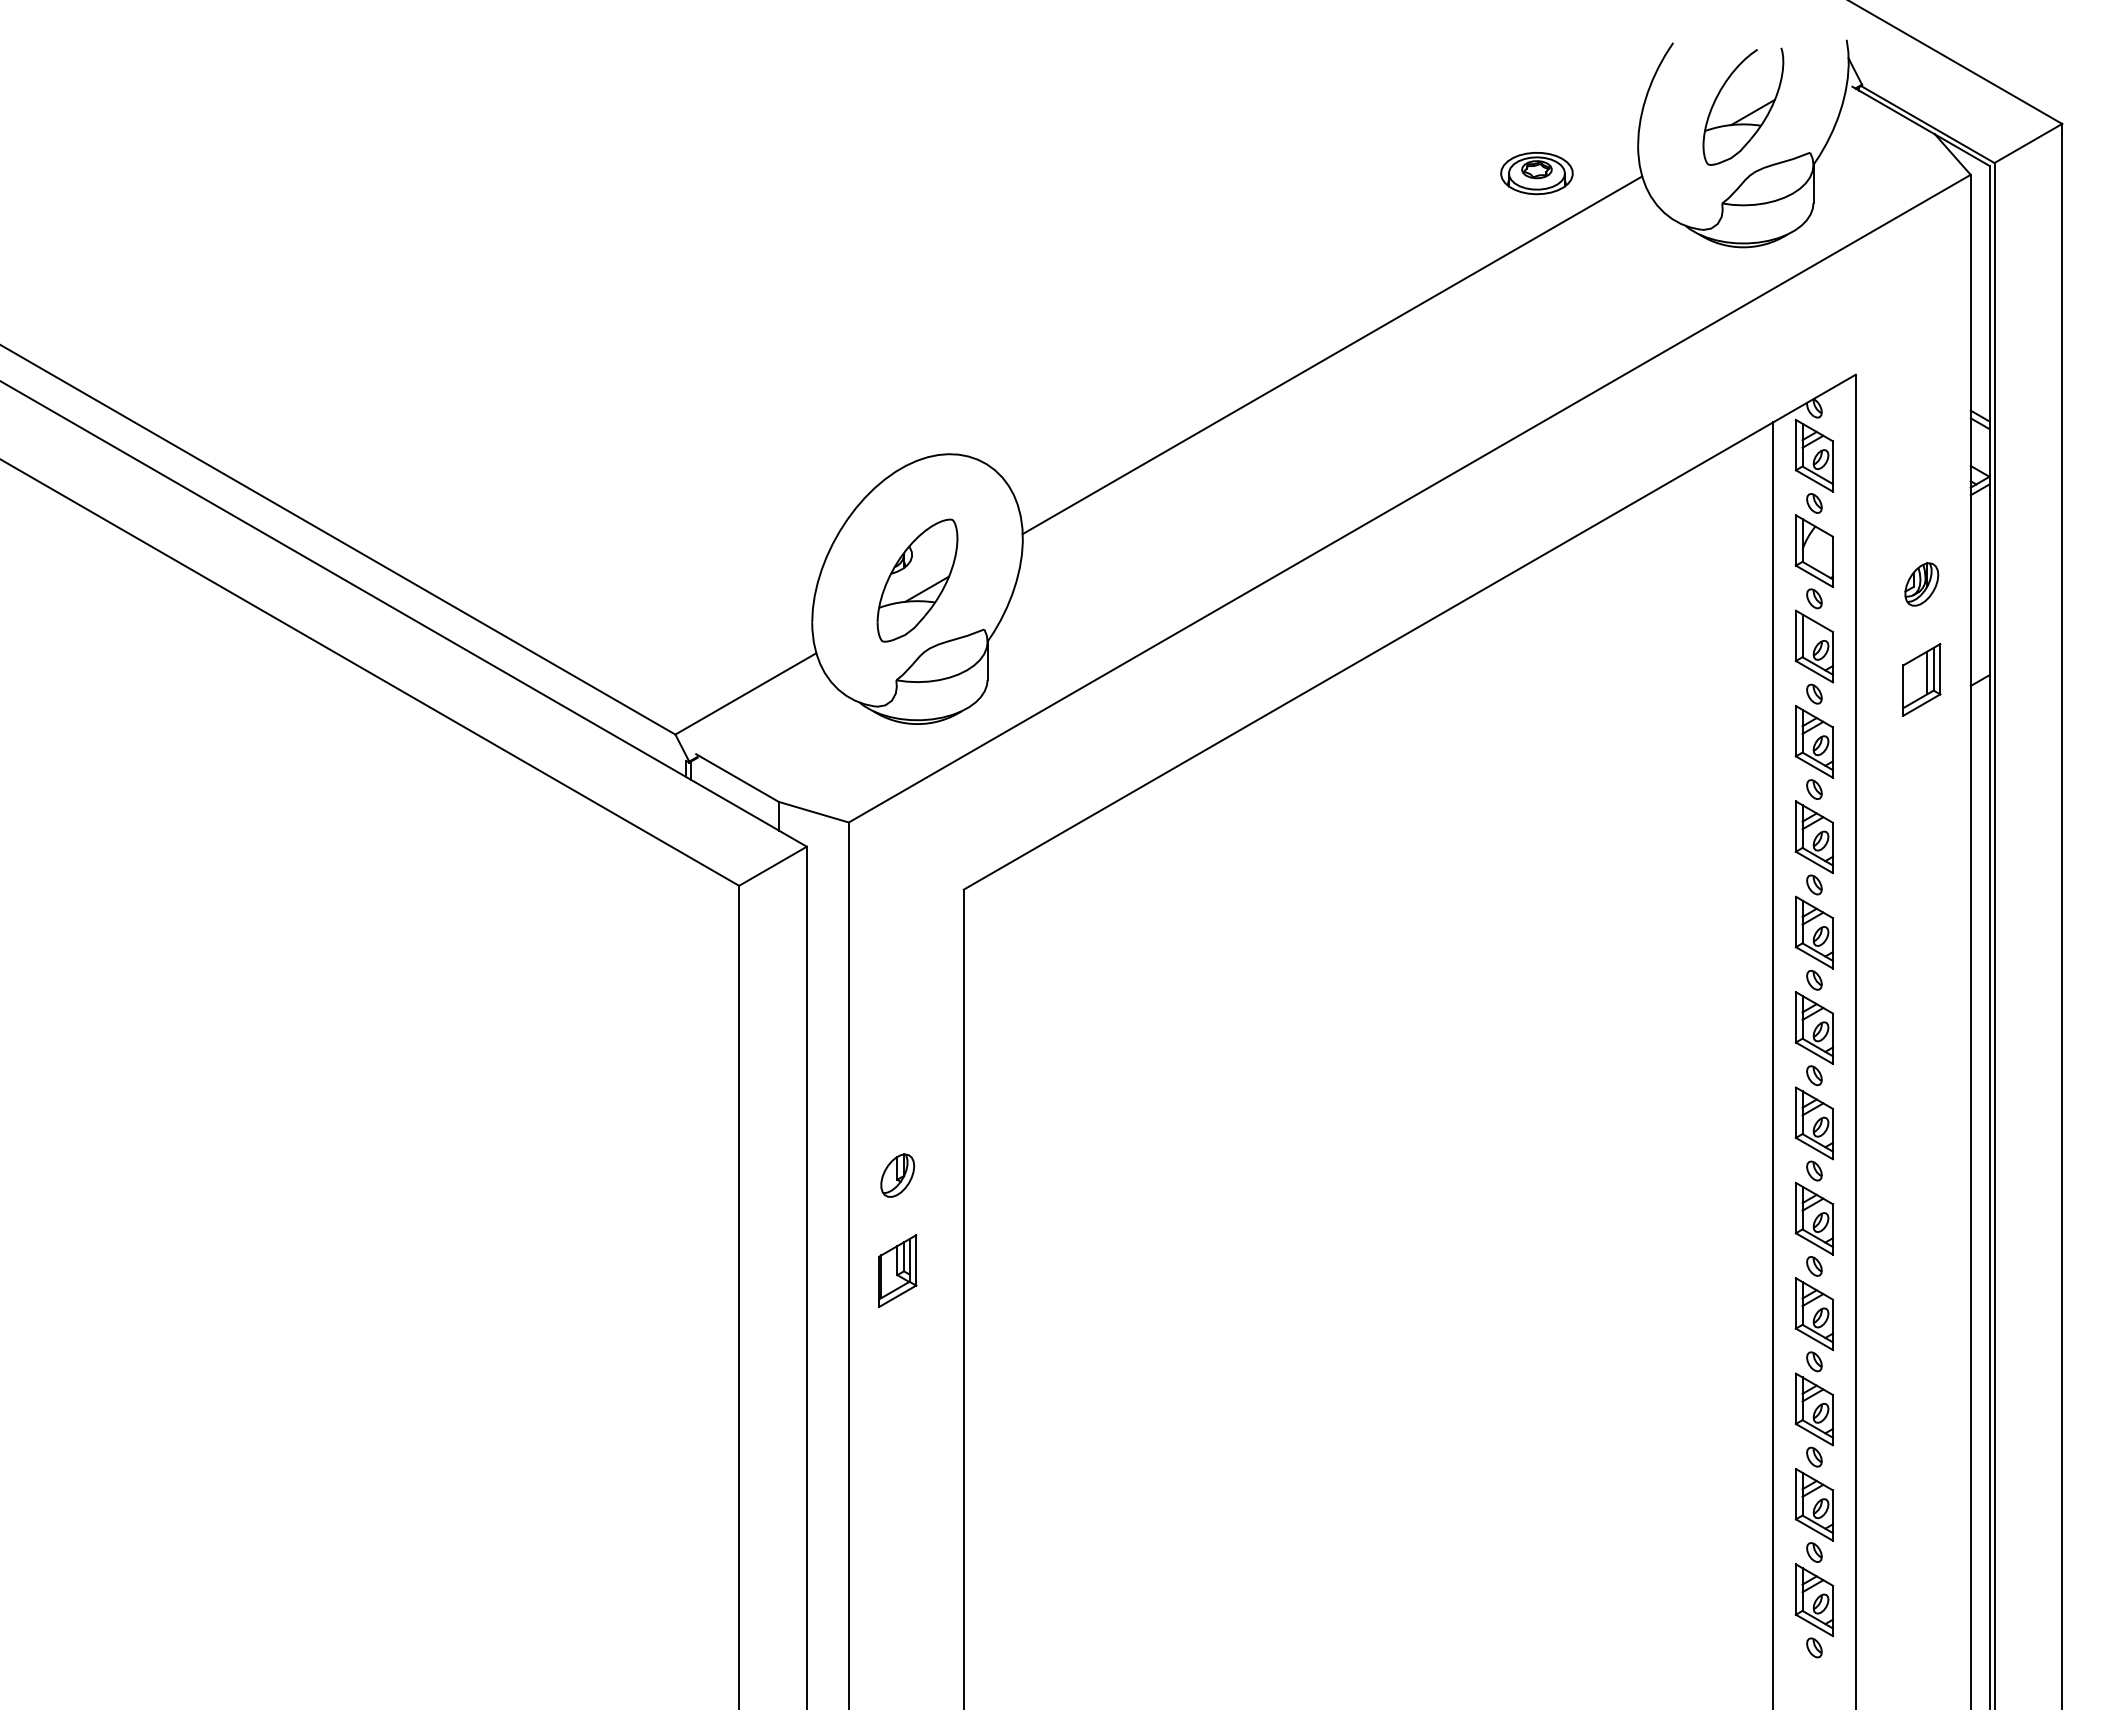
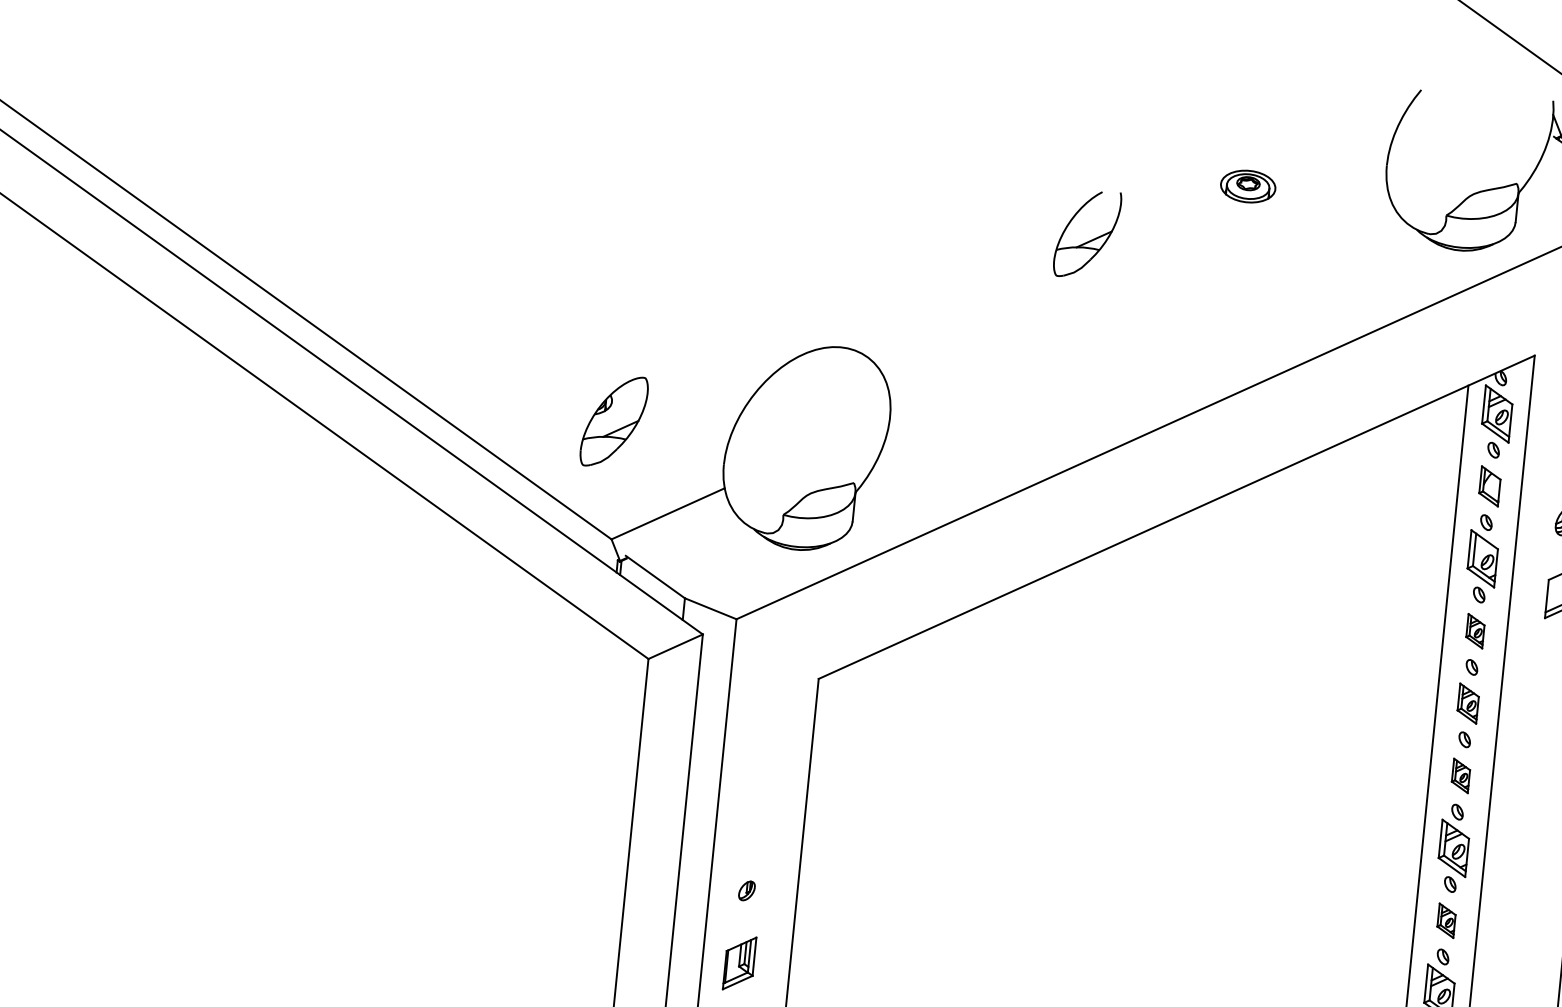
part: (1747, 114) -> (1089, 240), moved
part: (1536, 173) -> (1247, 186), moved
line: (1332, 355) -> (1139, 301), removed
part: (1813, 550) -> (1489, 485), size x0.7
part: (917, 580) -> (614, 421), moved
part: (1813, 741) -> (1474, 630), size x0.6
part: (1813, 837) -> (1467, 703), size x0.7
part: (1813, 932) -> (1460, 775), size x0.6
part: (1813, 1123) -> (1445, 920), size x0.6
part: (897, 1175) -> (746, 890), size x0.6

